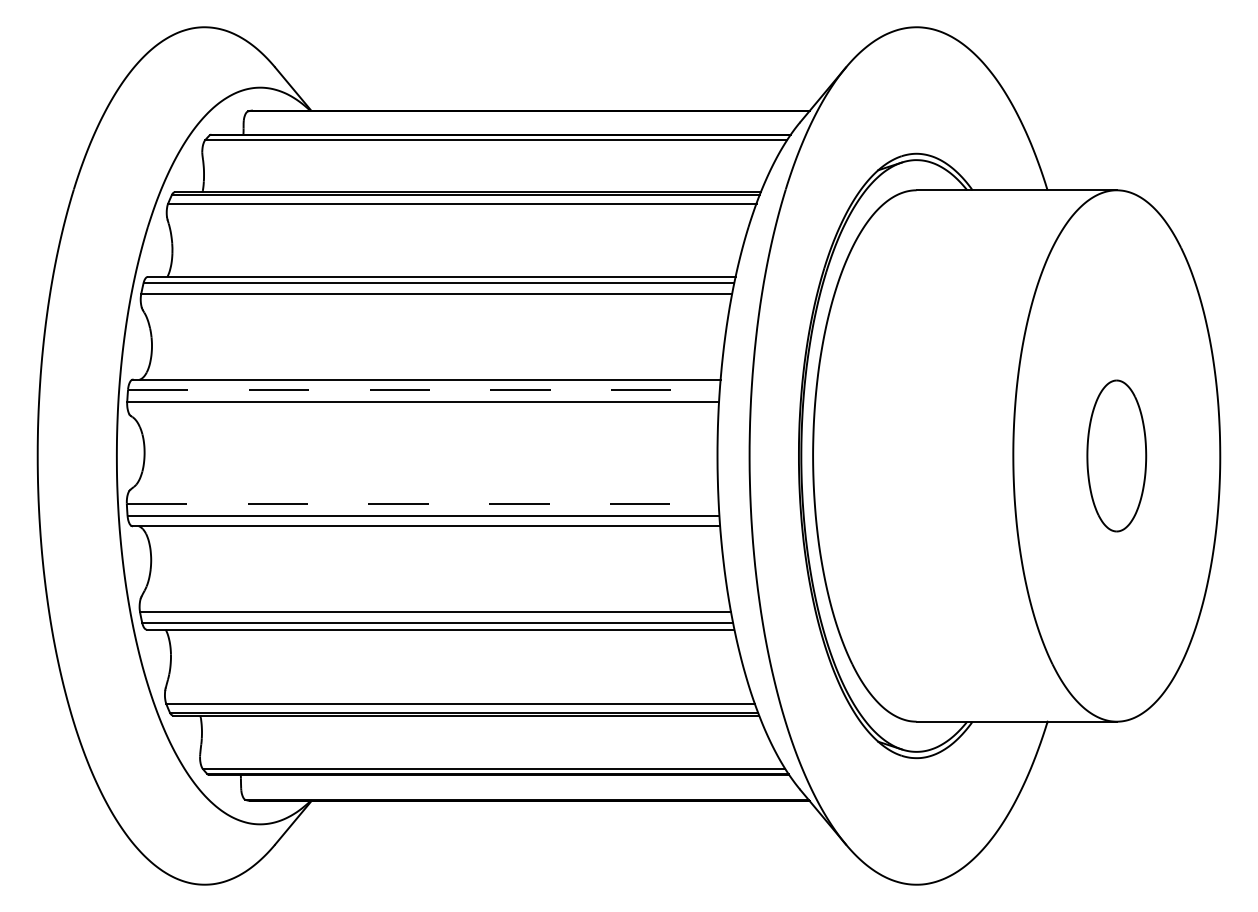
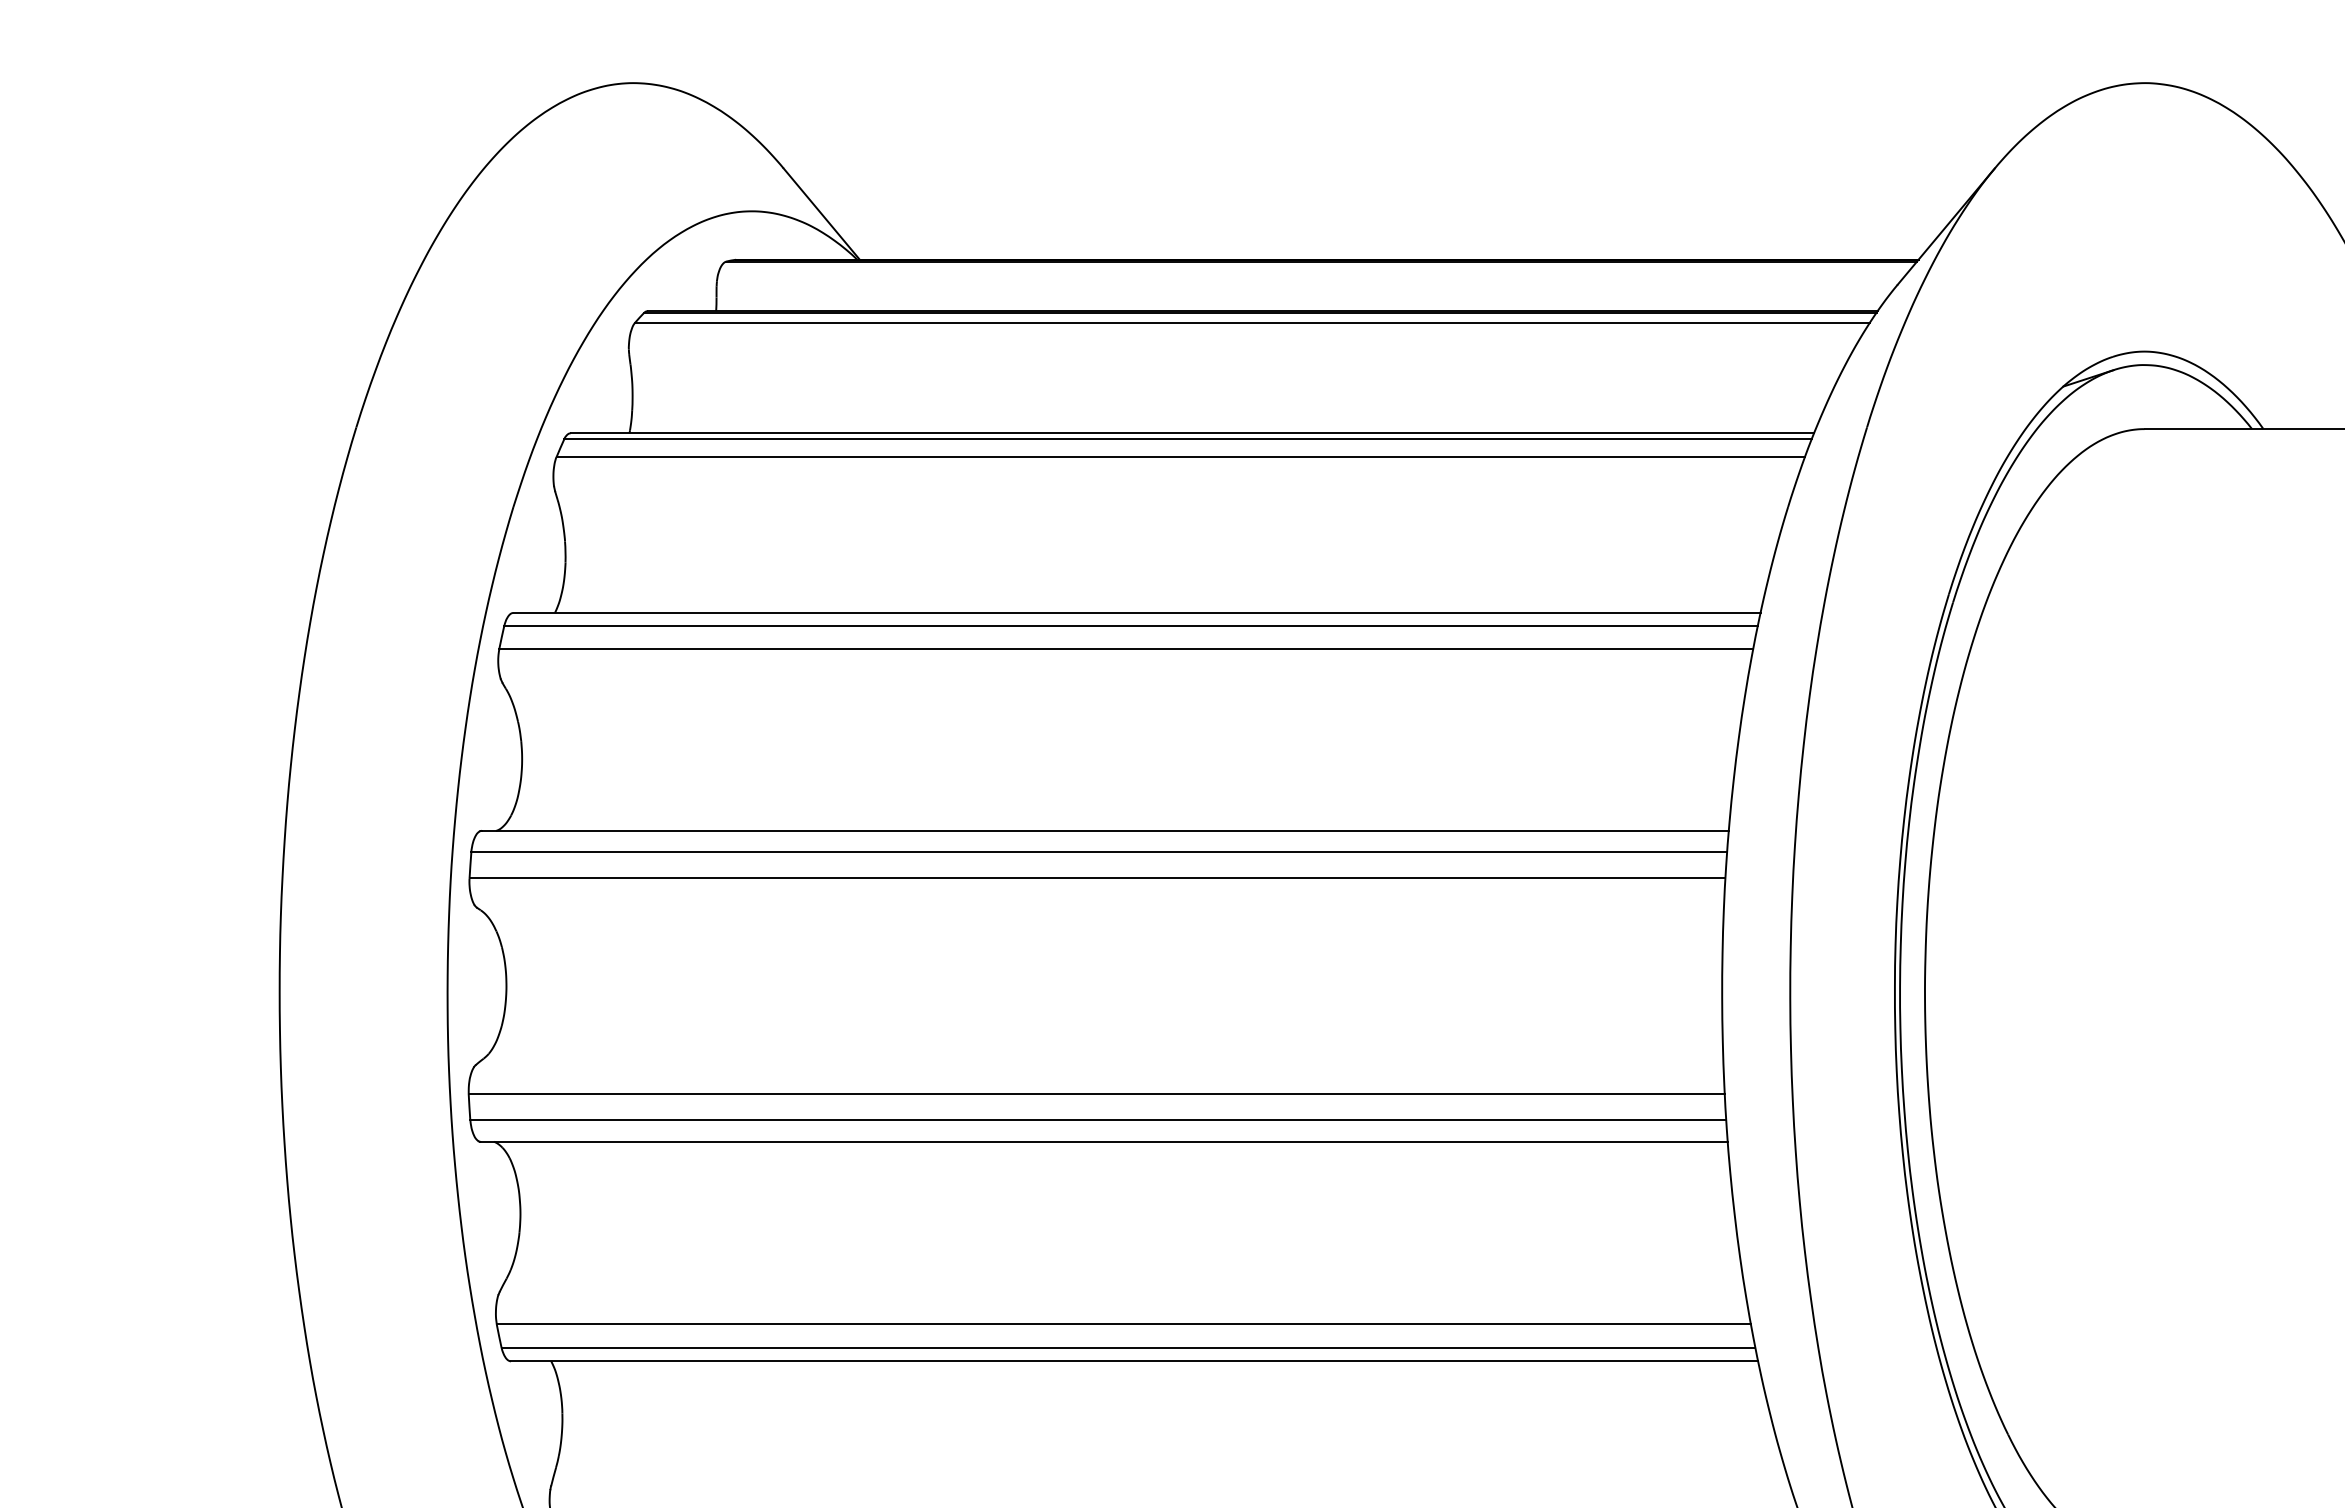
line: (423, 389) -> (1098, 851), dashed -> solid
line: (422, 503) -> (1096, 1093), dashed -> solid

